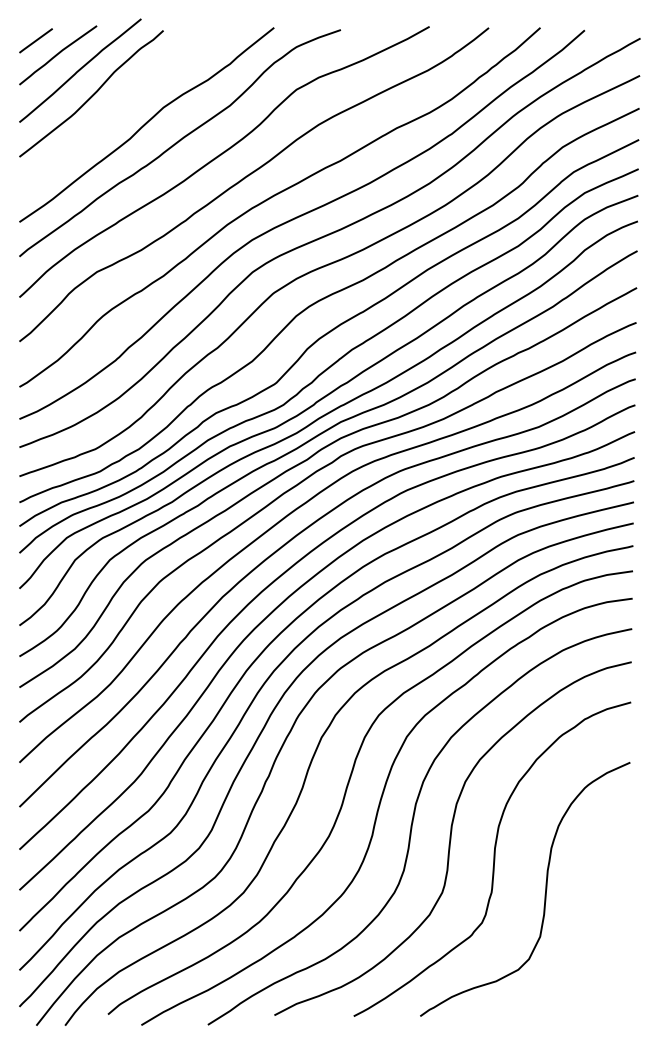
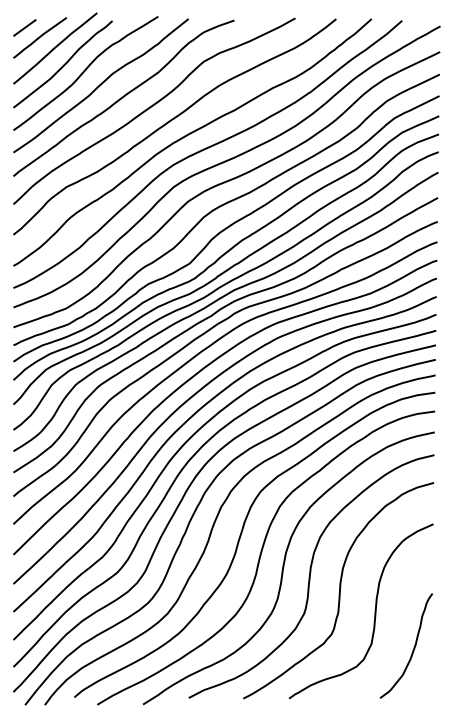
curve: (122, 105) -> (84, 72), added
curve: (601, 941) -> (413, 647), added

